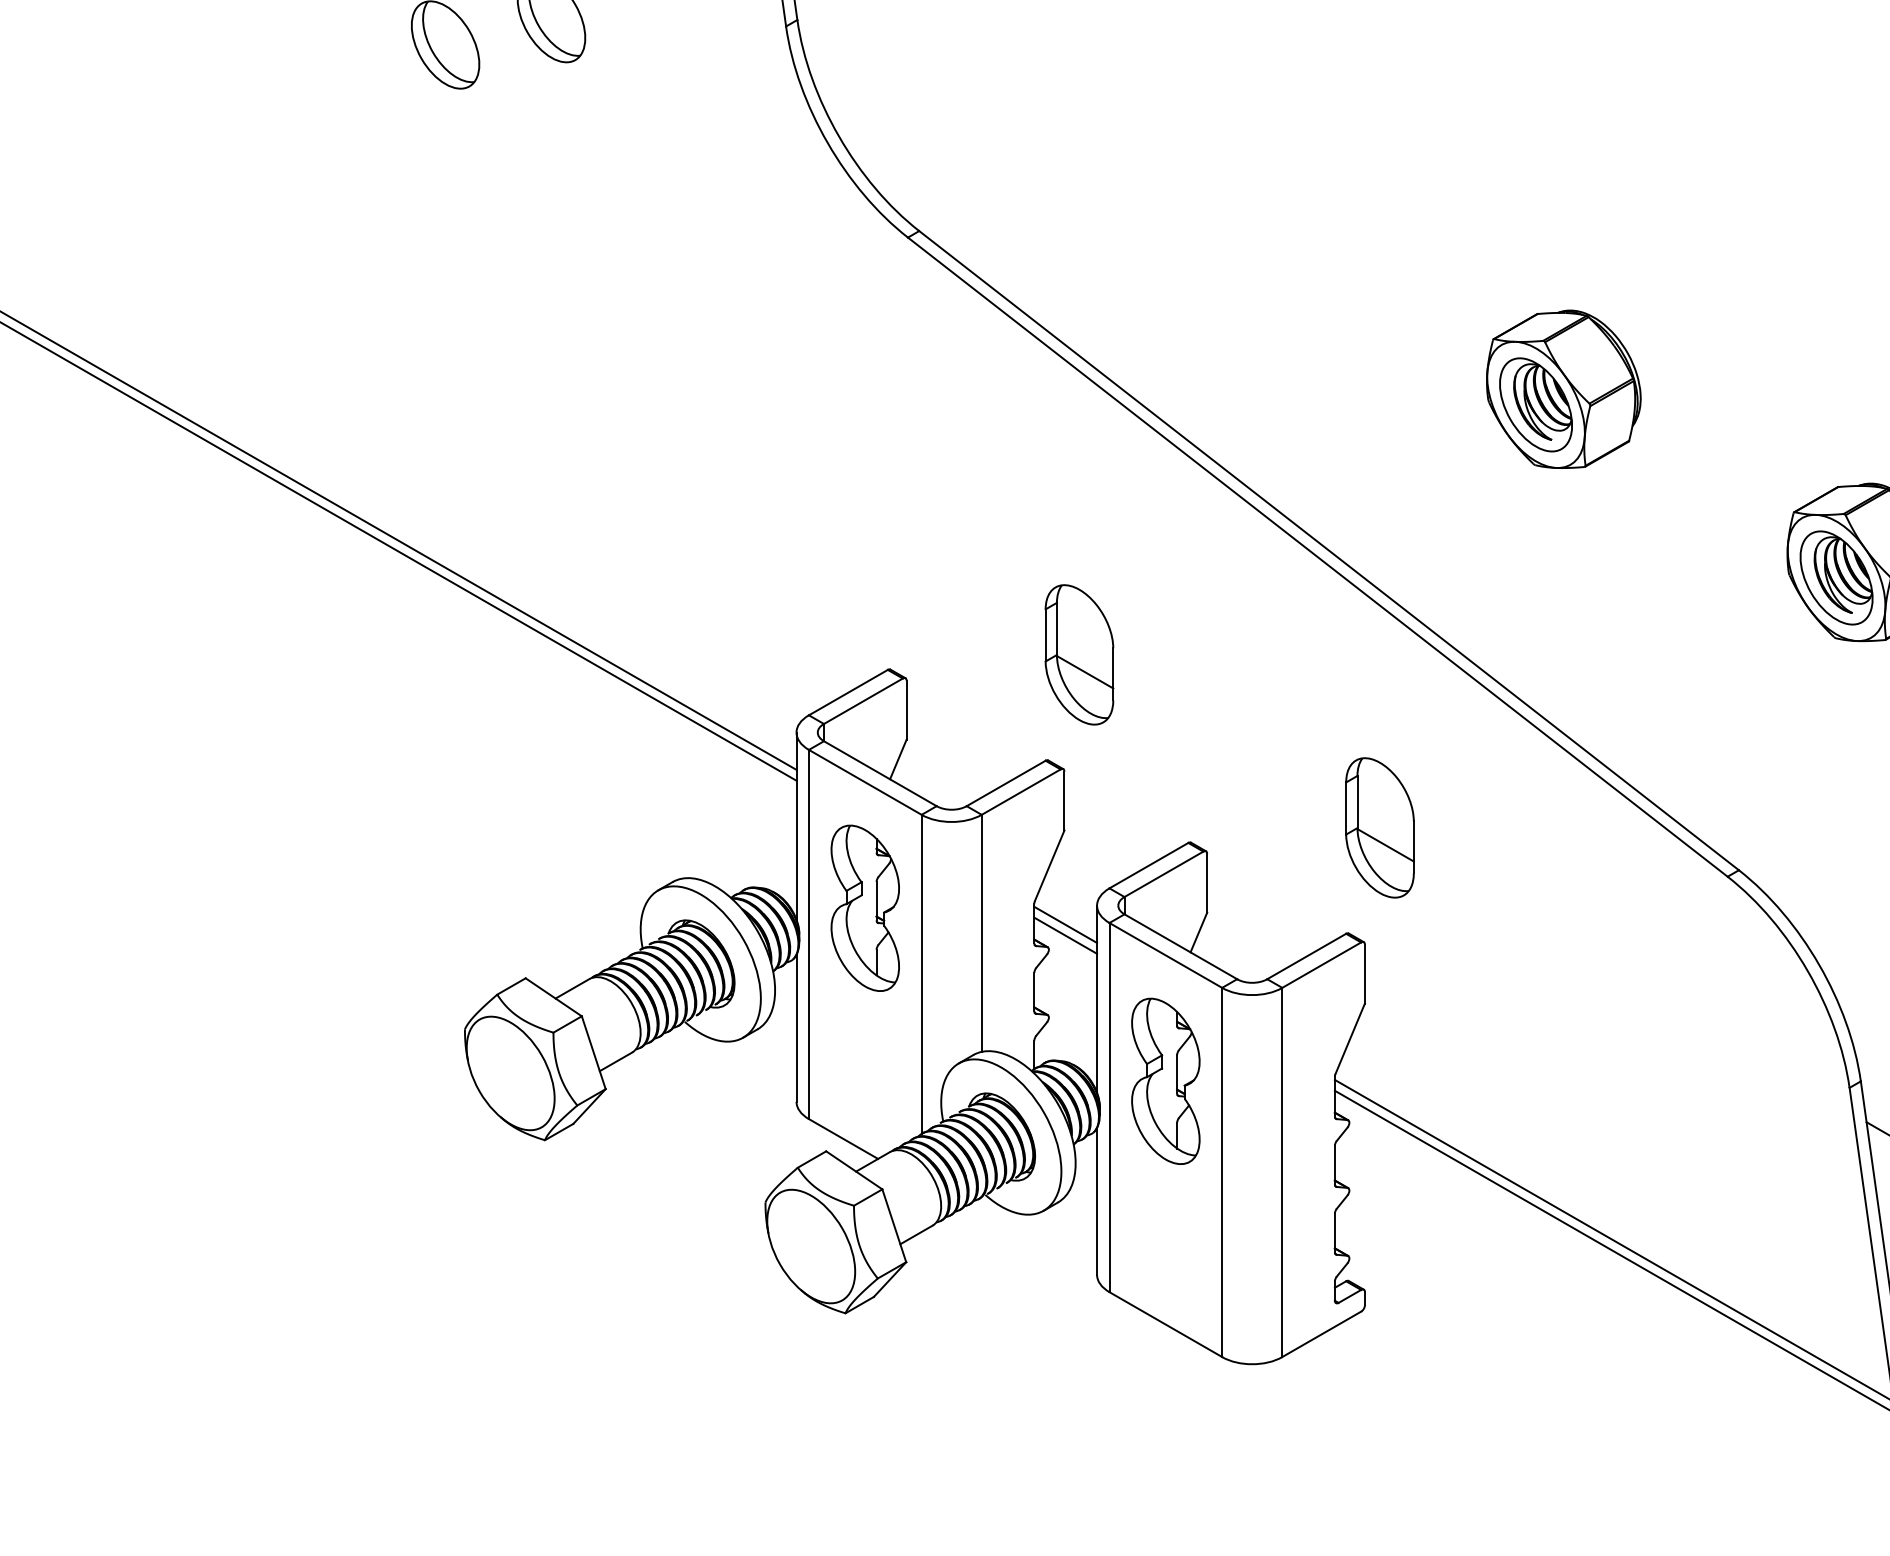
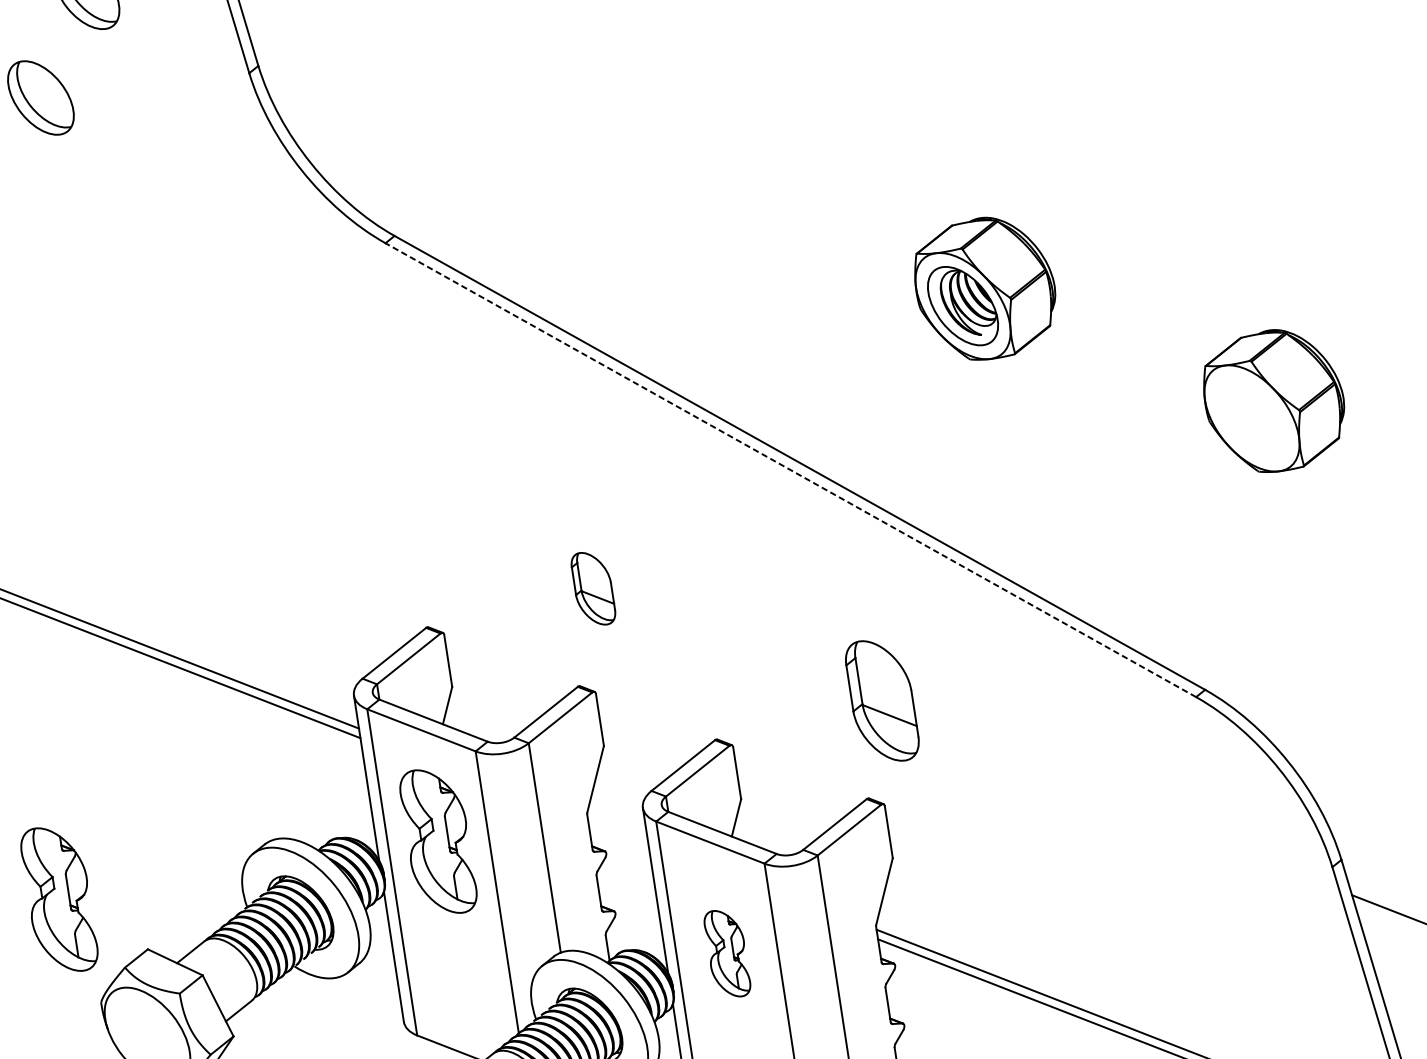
line: (1317, 557) -> (790, 470), solid -> dashed
part: (1836, 577) -> (1251, 418), removed
part: (1079, 654) -> (593, 588), size x0.6
part: (435, 907) -> (58, 898), added
line: (1065, 924) -> (617, 828), removed
line: (1065, 935) -> (619, 838), removed
part: (1165, 1080) -> (727, 953), size x0.6

